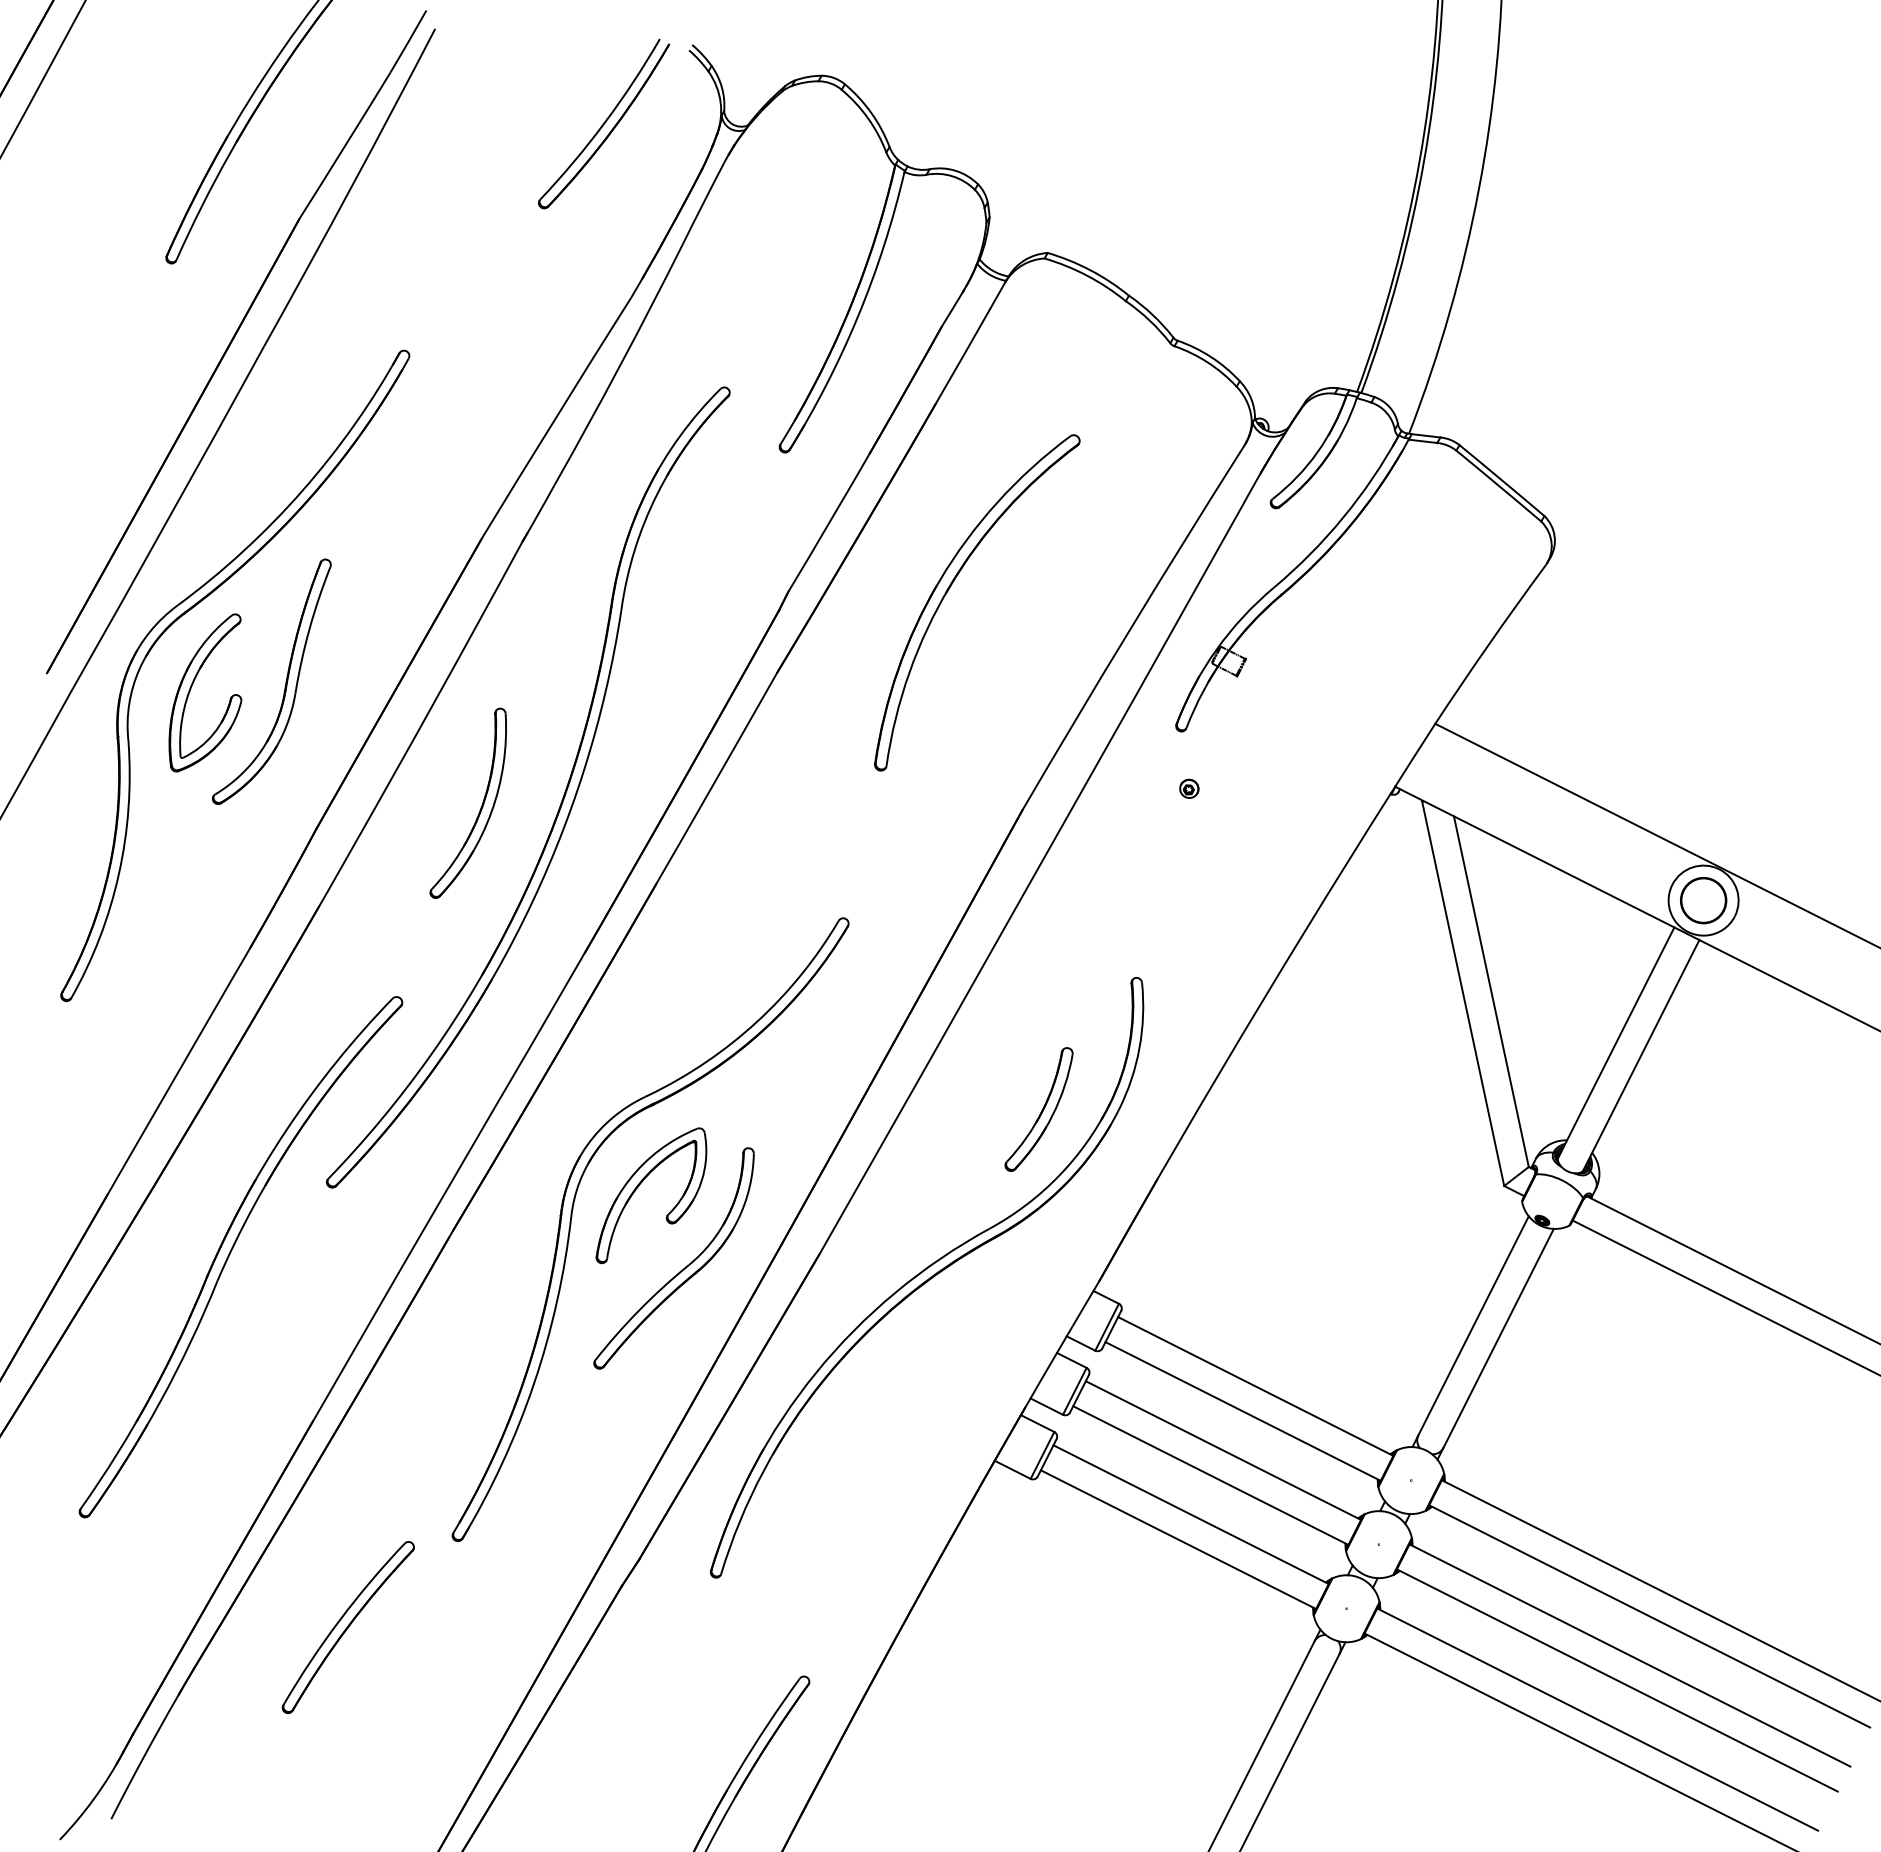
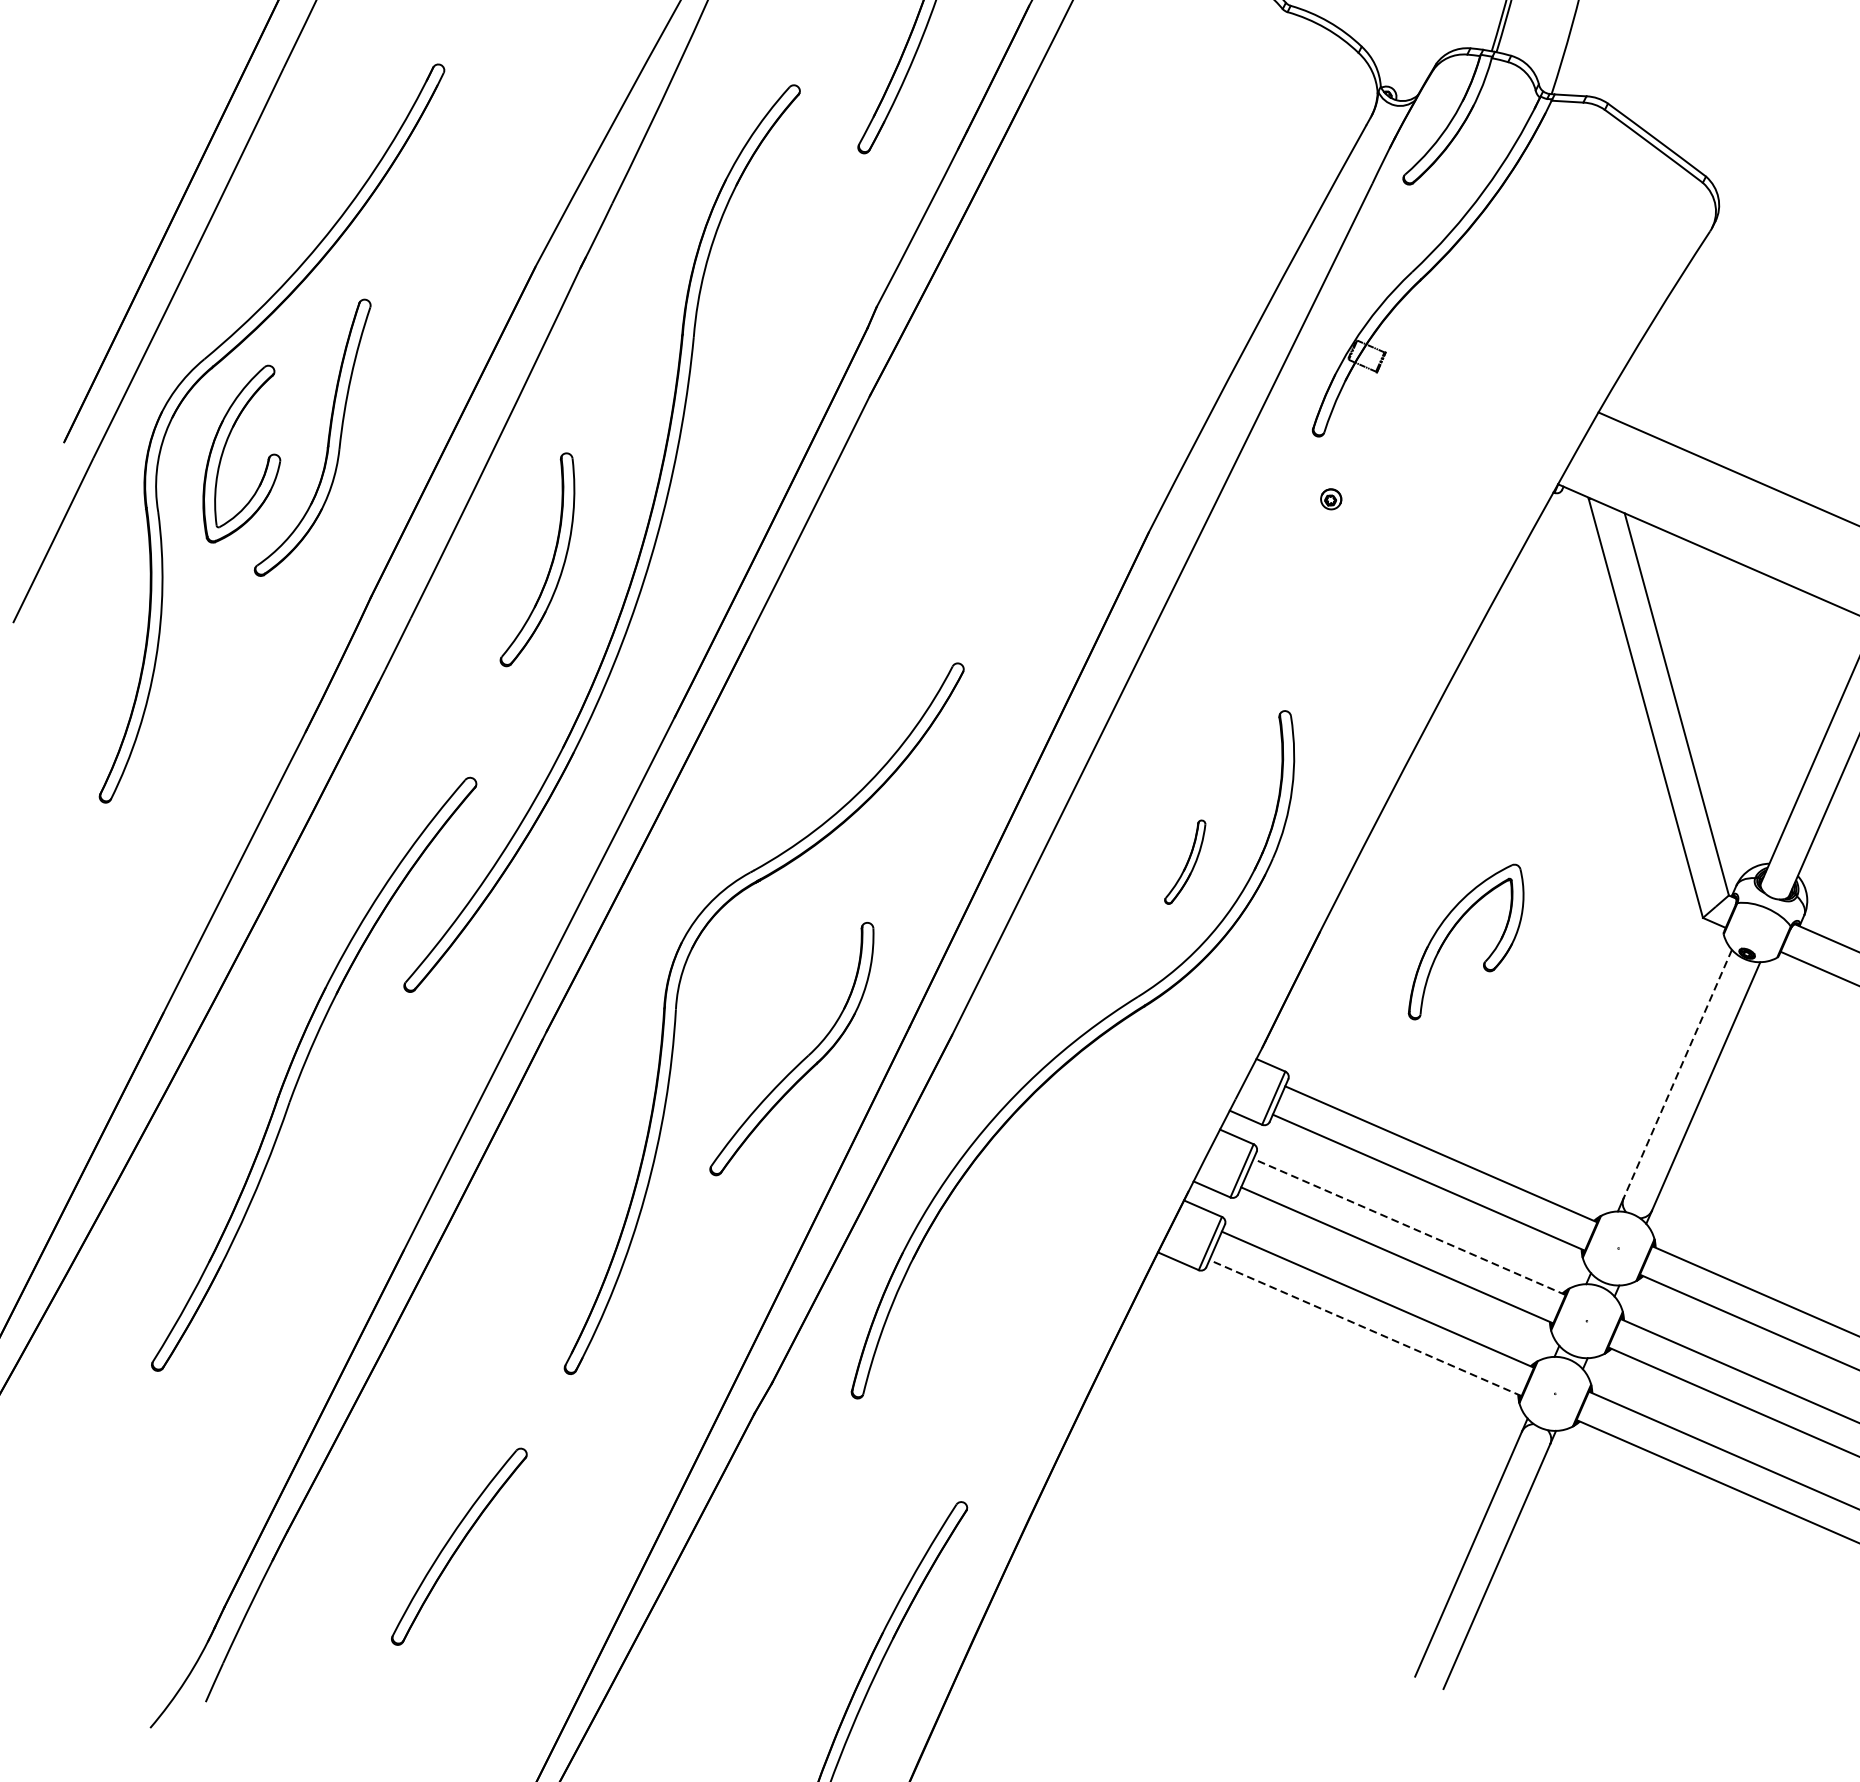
part: (951, 586) -> (1056, 290), removed
part: (1038, 1109) -> (1184, 862), size x0.6
part: (638, 1187) -> (1450, 933), moved
line: (1473, 1325) -> (1677, 1073), solid -> dashed
line: (1223, 1450) -> (1409, 1226), solid -> dashed
line: (1178, 1539) -> (1365, 1327), solid -> dashed
part: (347, 1627) -> (458, 1546), moved

